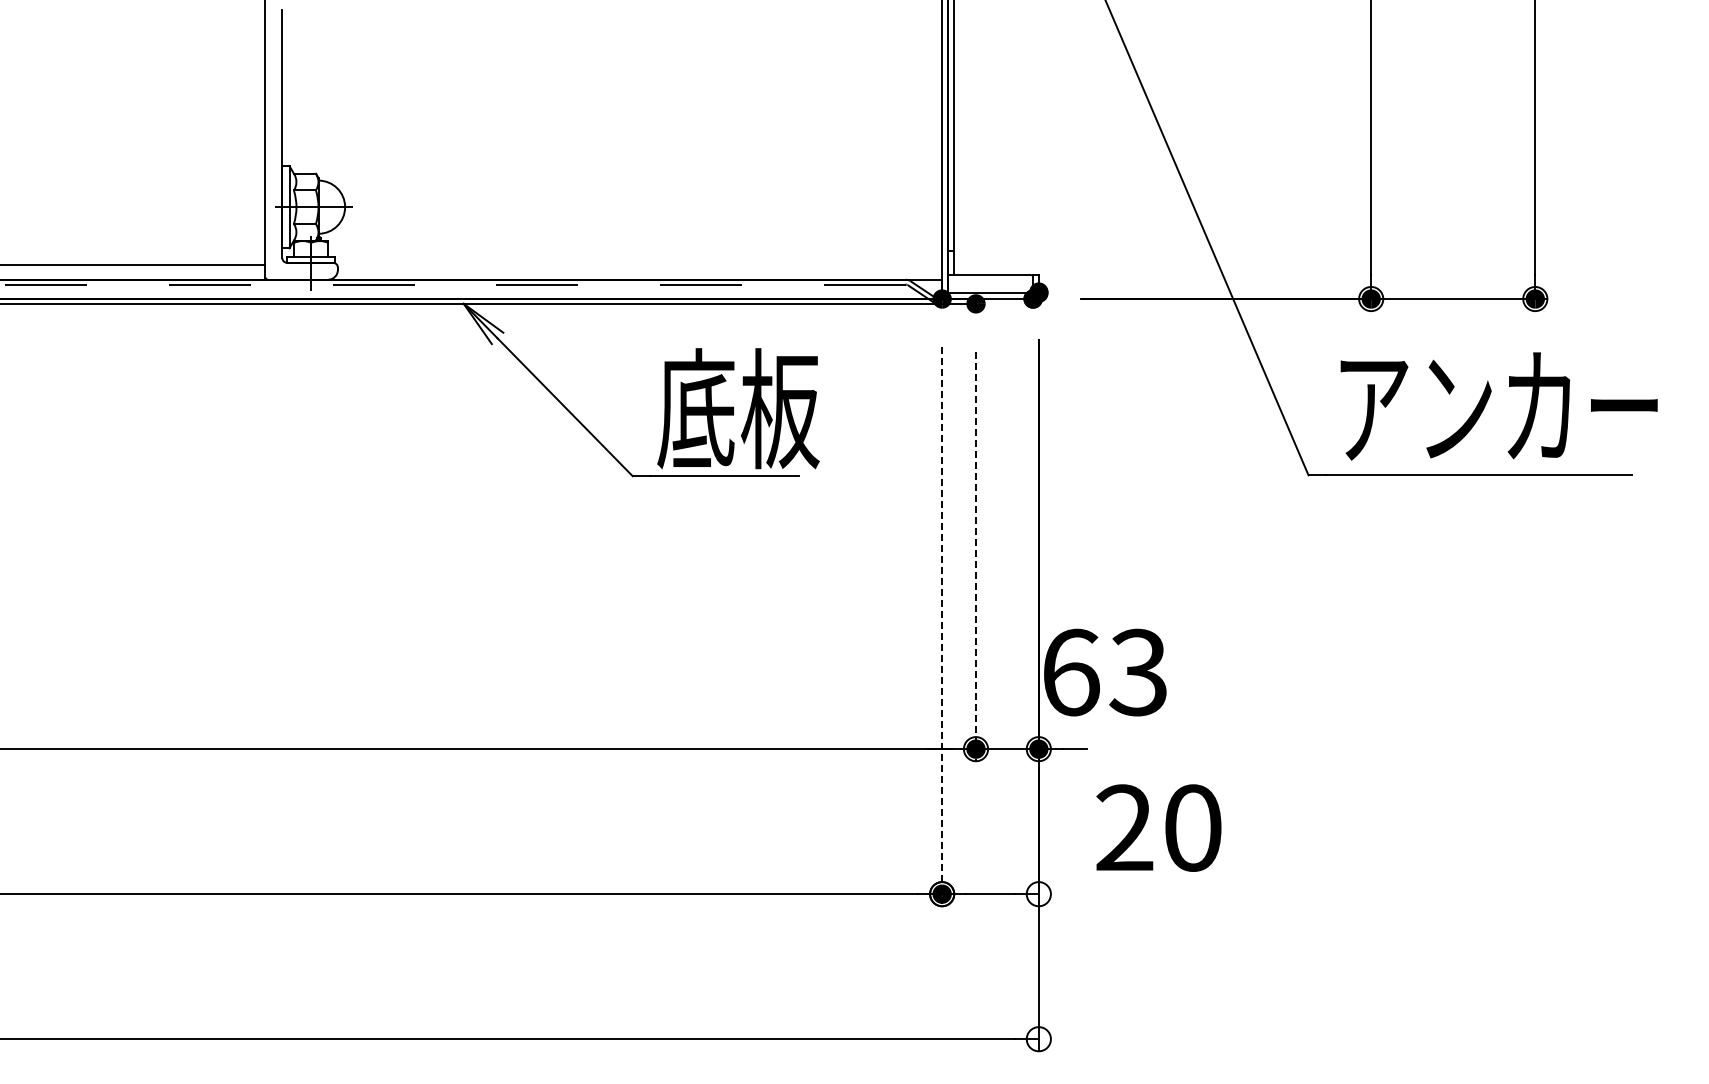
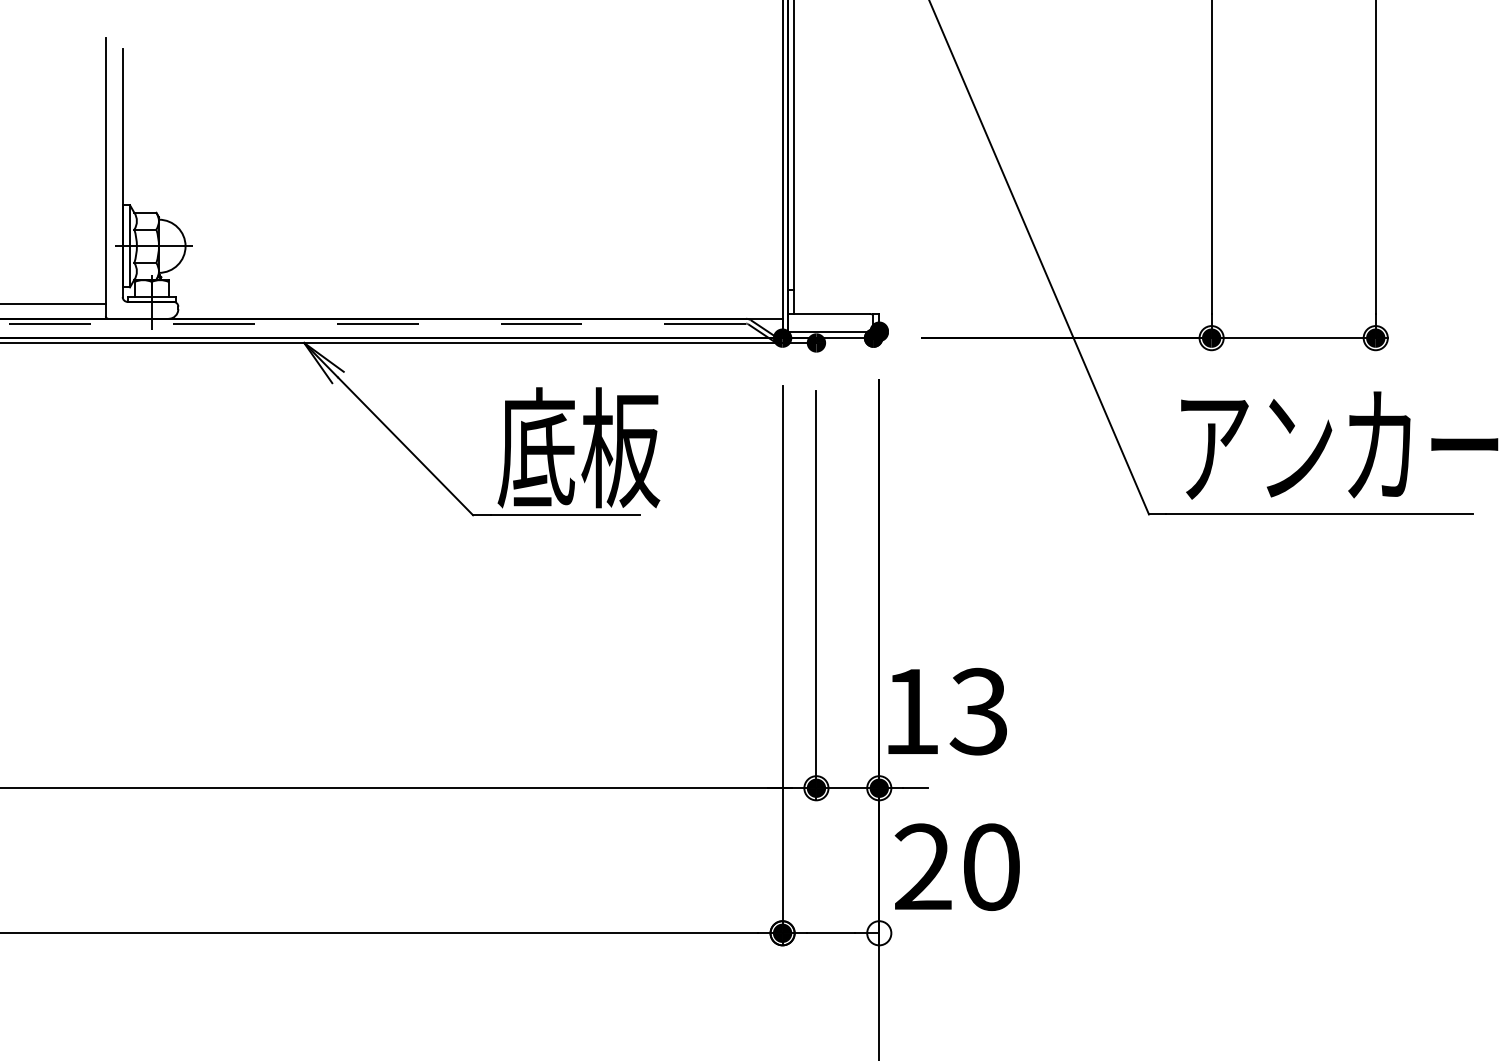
line: (976, 556) -> (816, 595), dashed -> solid
line: (942, 627) -> (782, 666), dashed -> solid
text: (1071, 672) -> (911, 711), 63 -> 13
text: (1158, 827) -> (956, 866), moved

